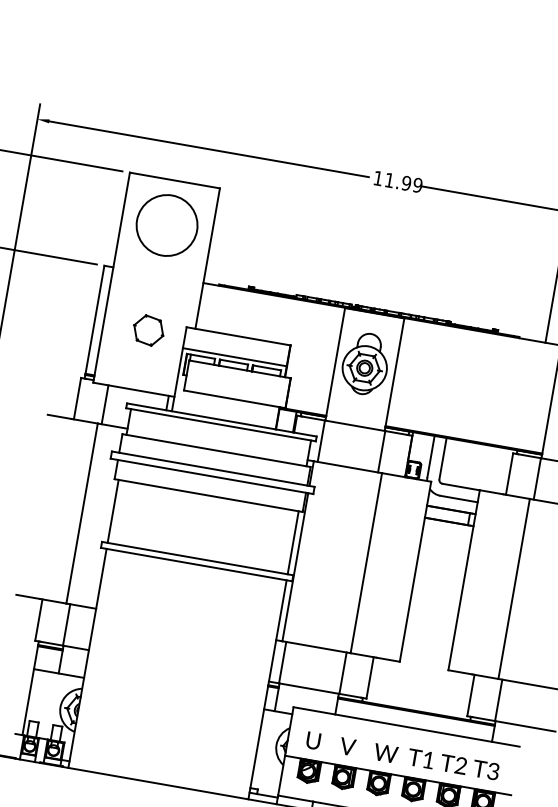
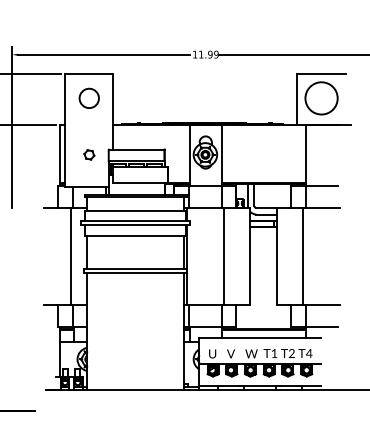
circle: (167, 225) -> (89, 98), size x0.6
part: (149, 329) -> (89, 154), size x0.6
text: (493, 771) -> (309, 353), T3 -> T4

